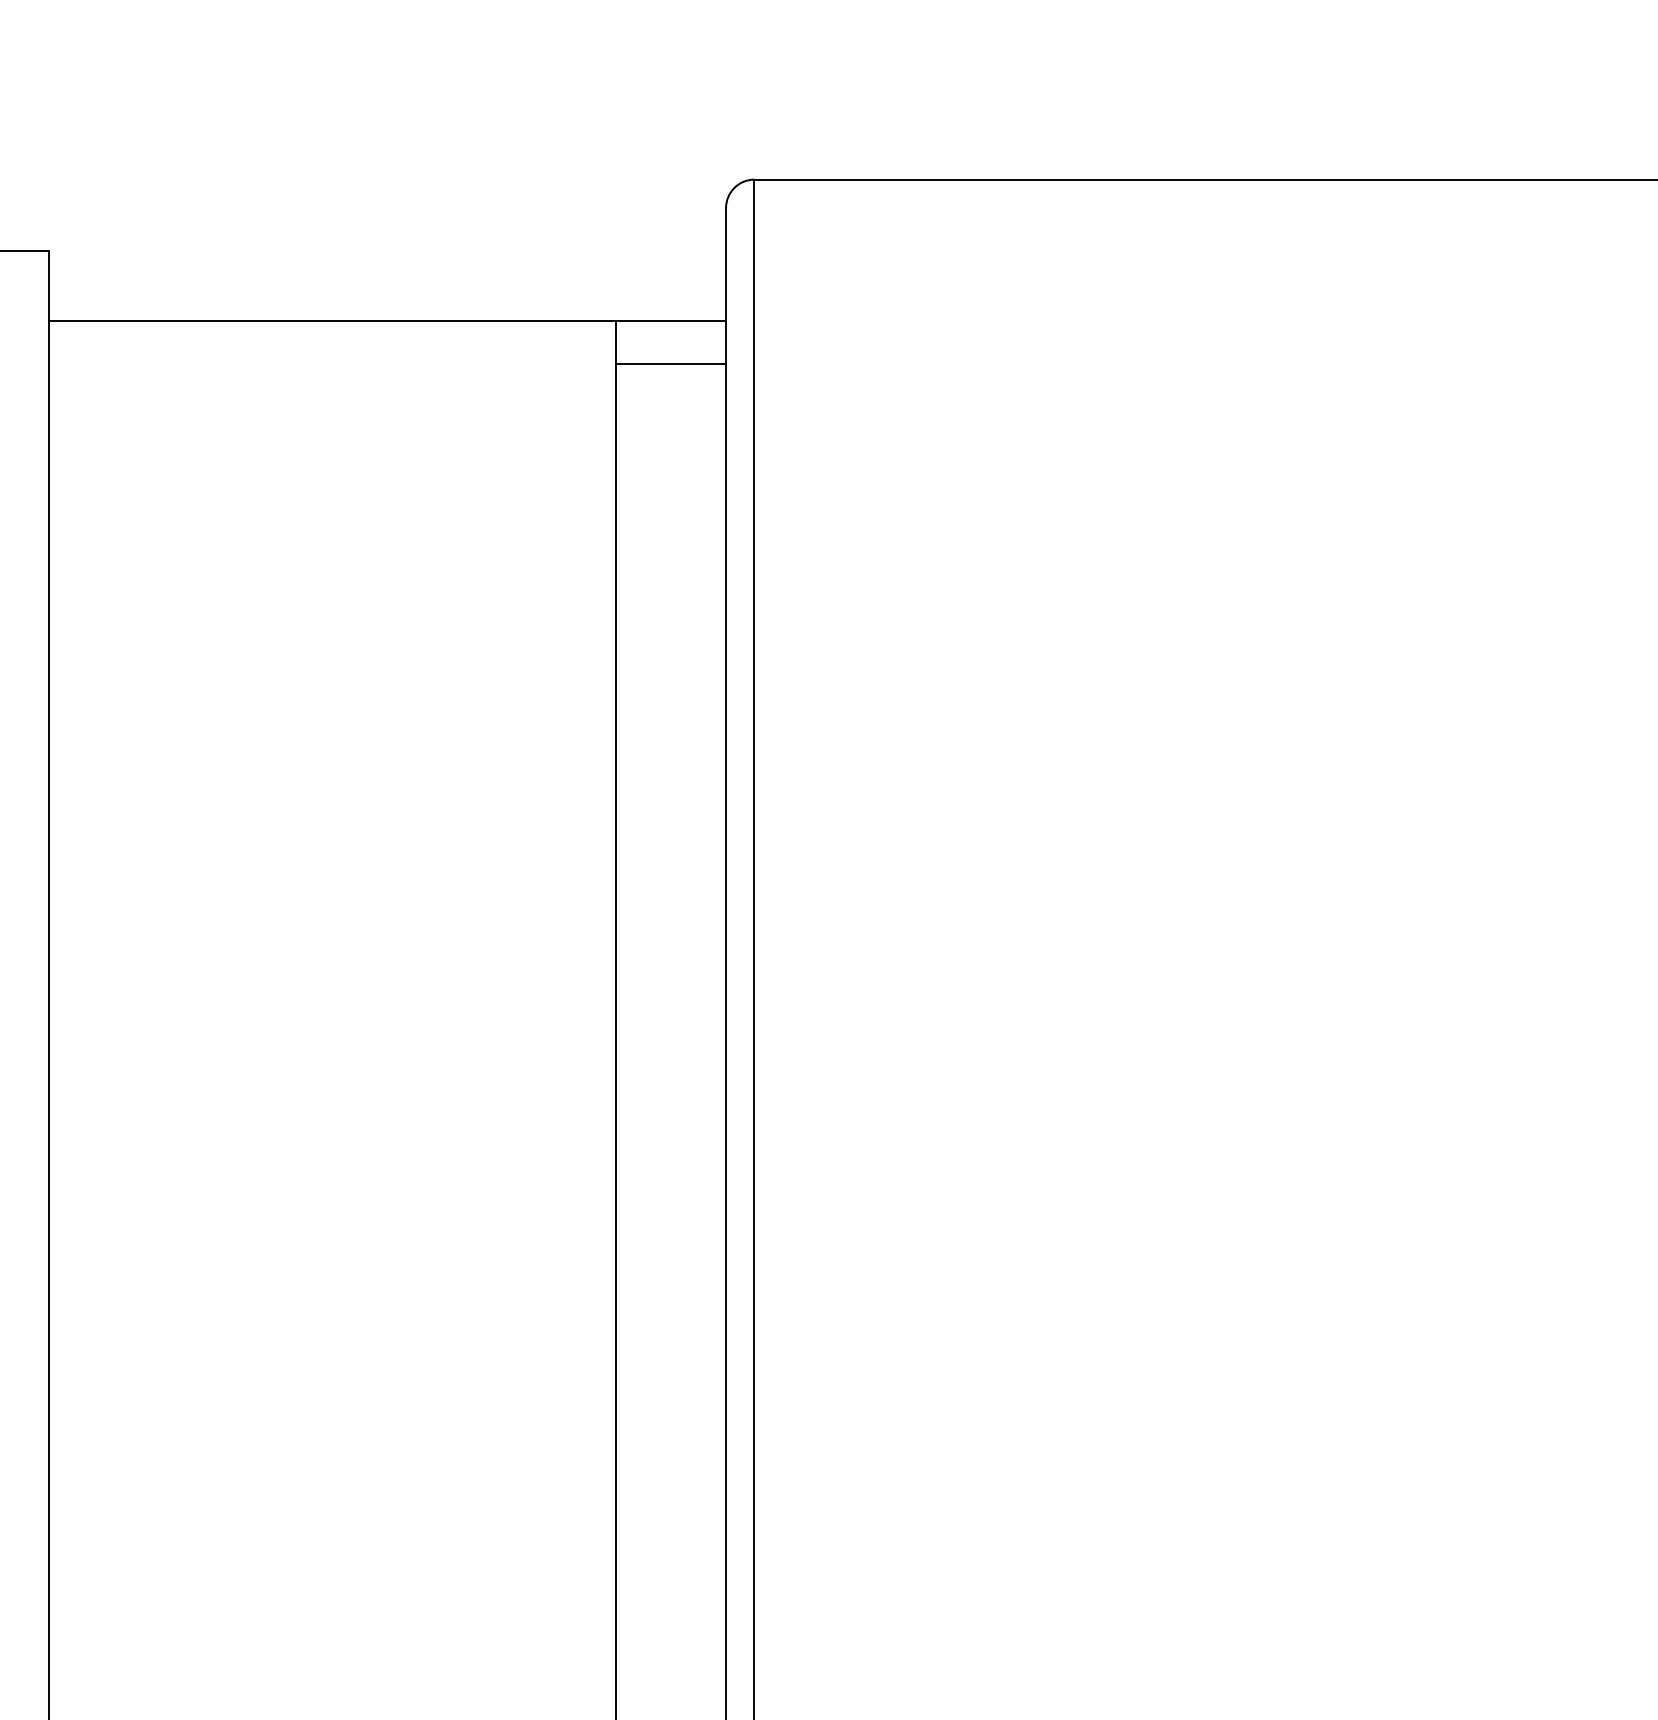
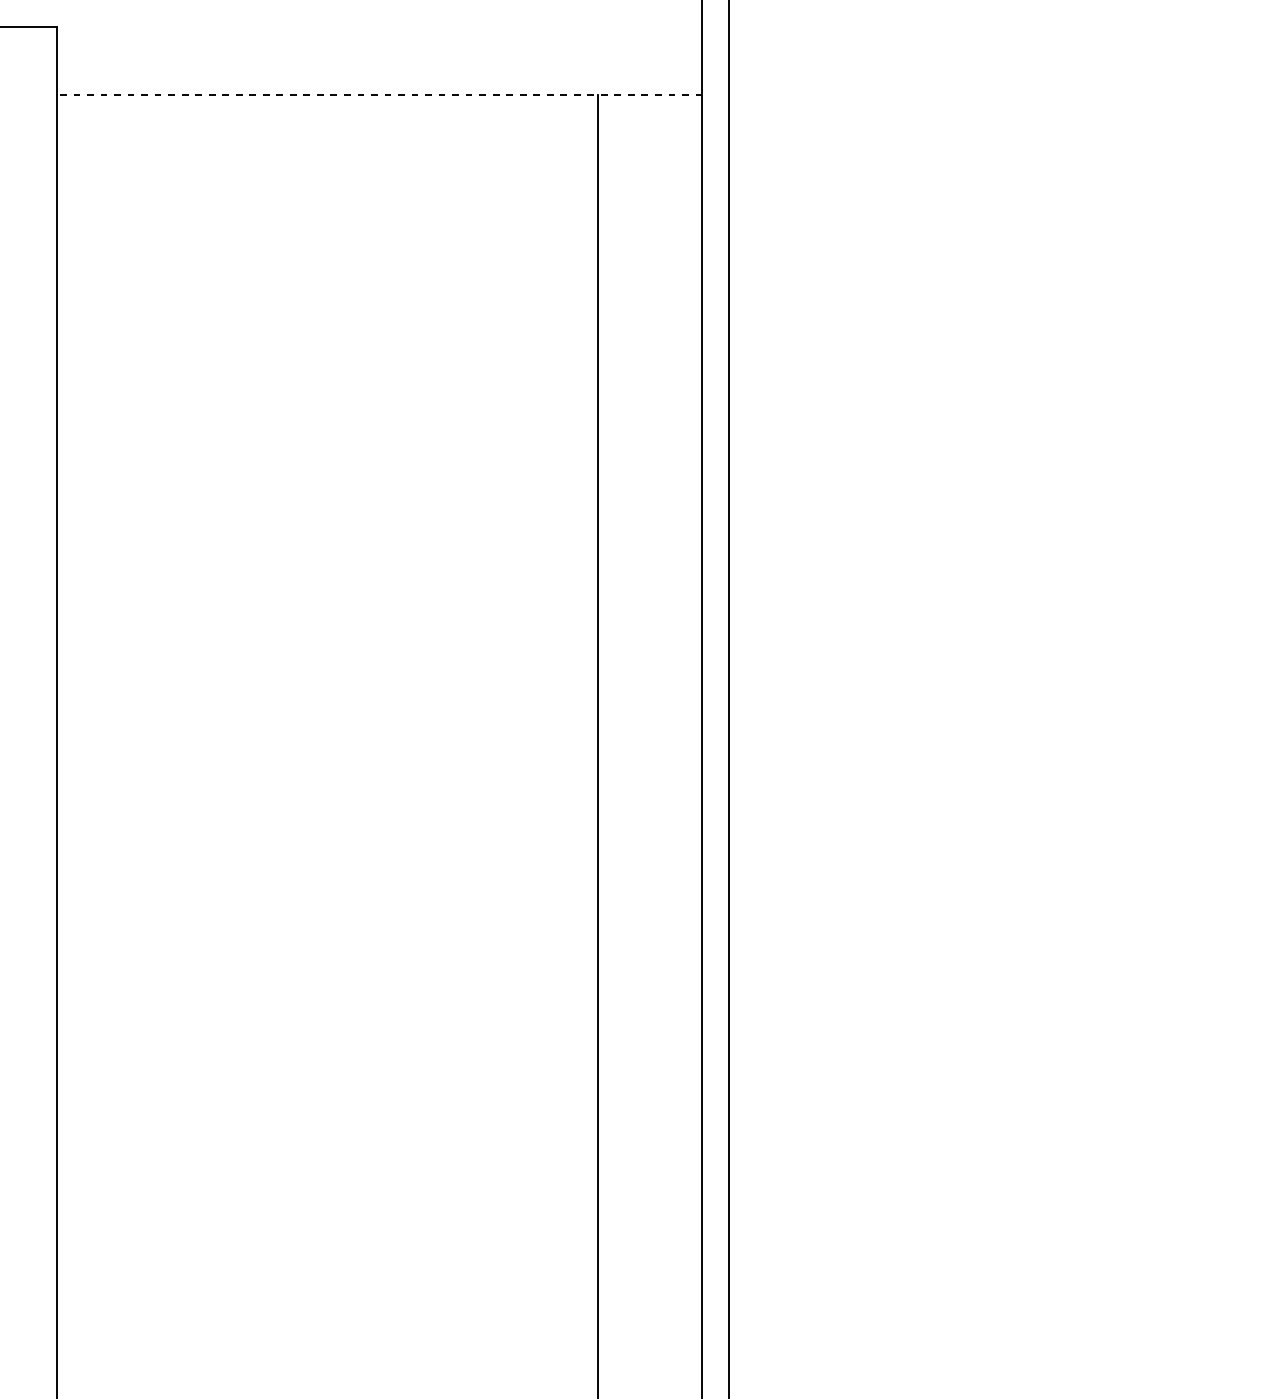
line: (387, 321) -> (379, 94), solid -> dashed
line: (671, 364) -> (650, 135), removed

